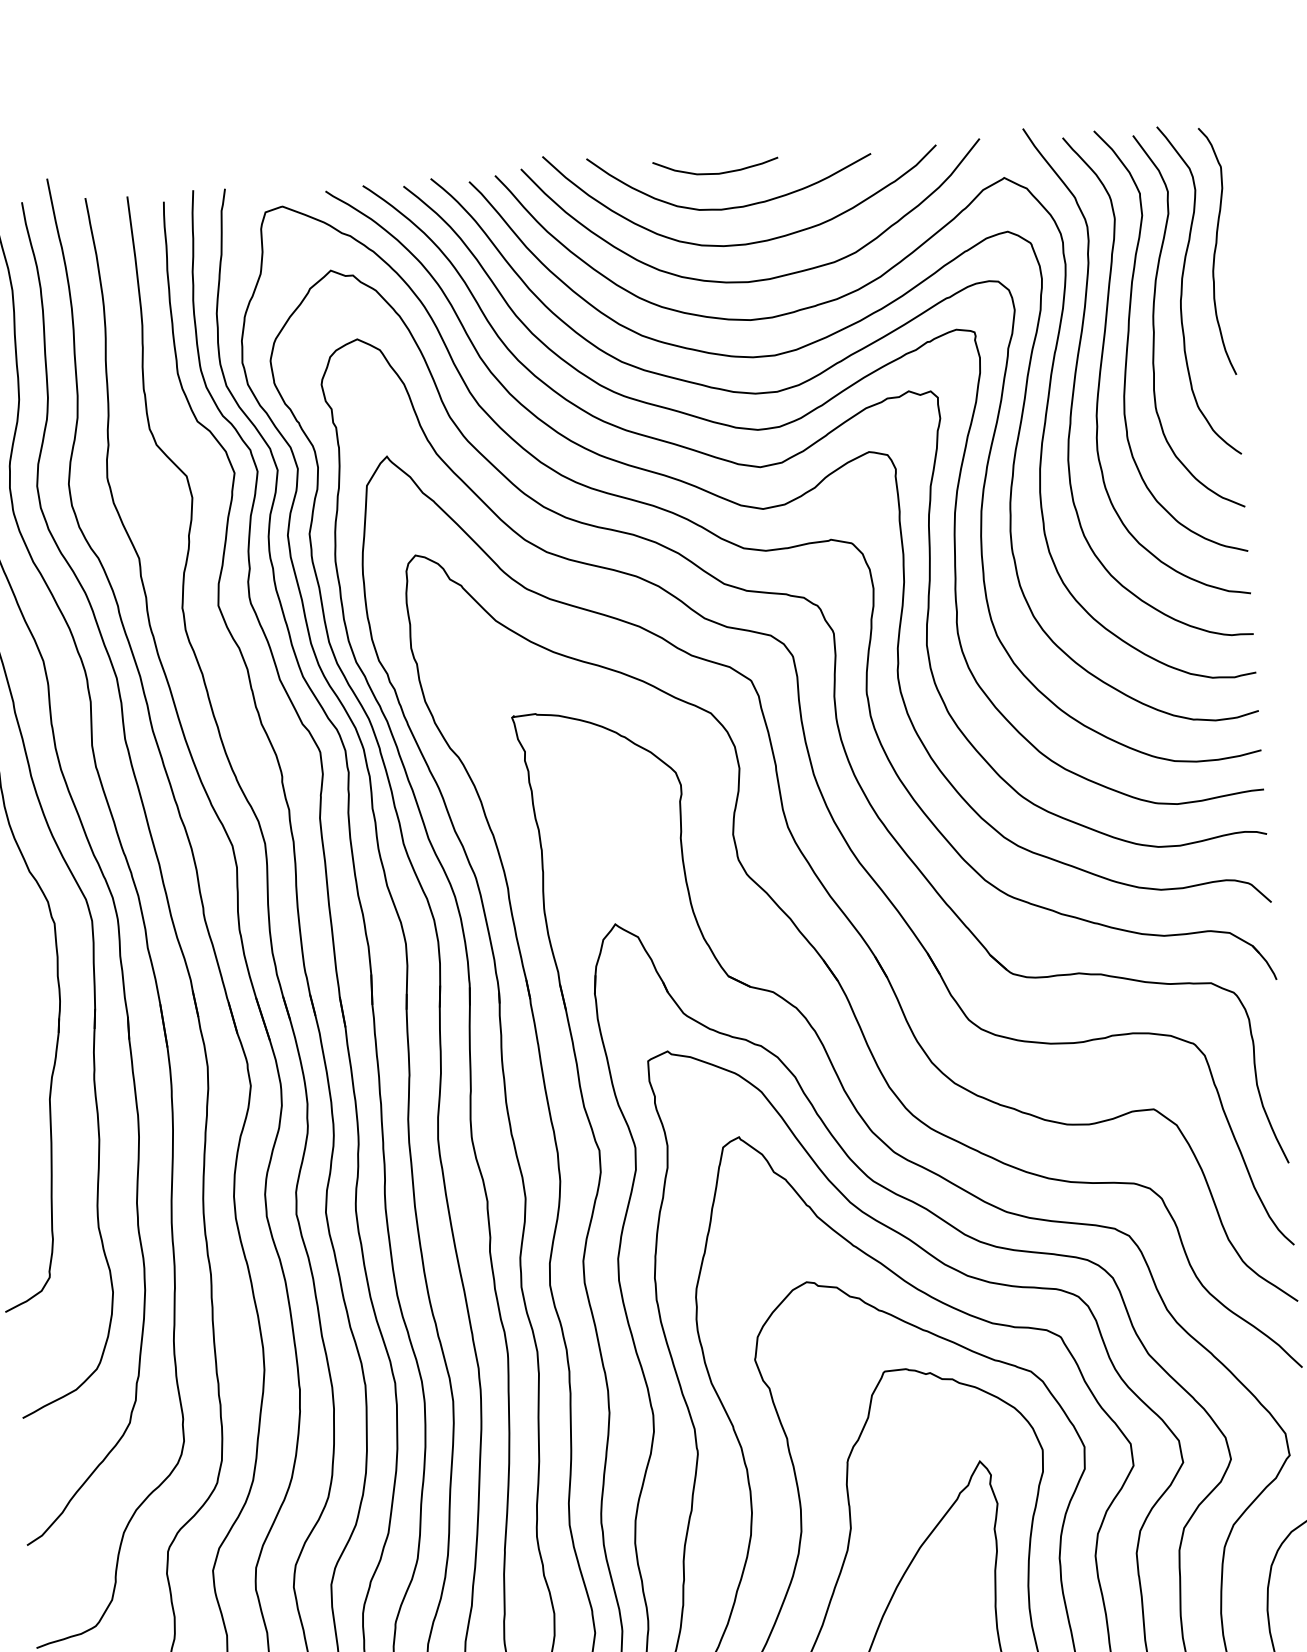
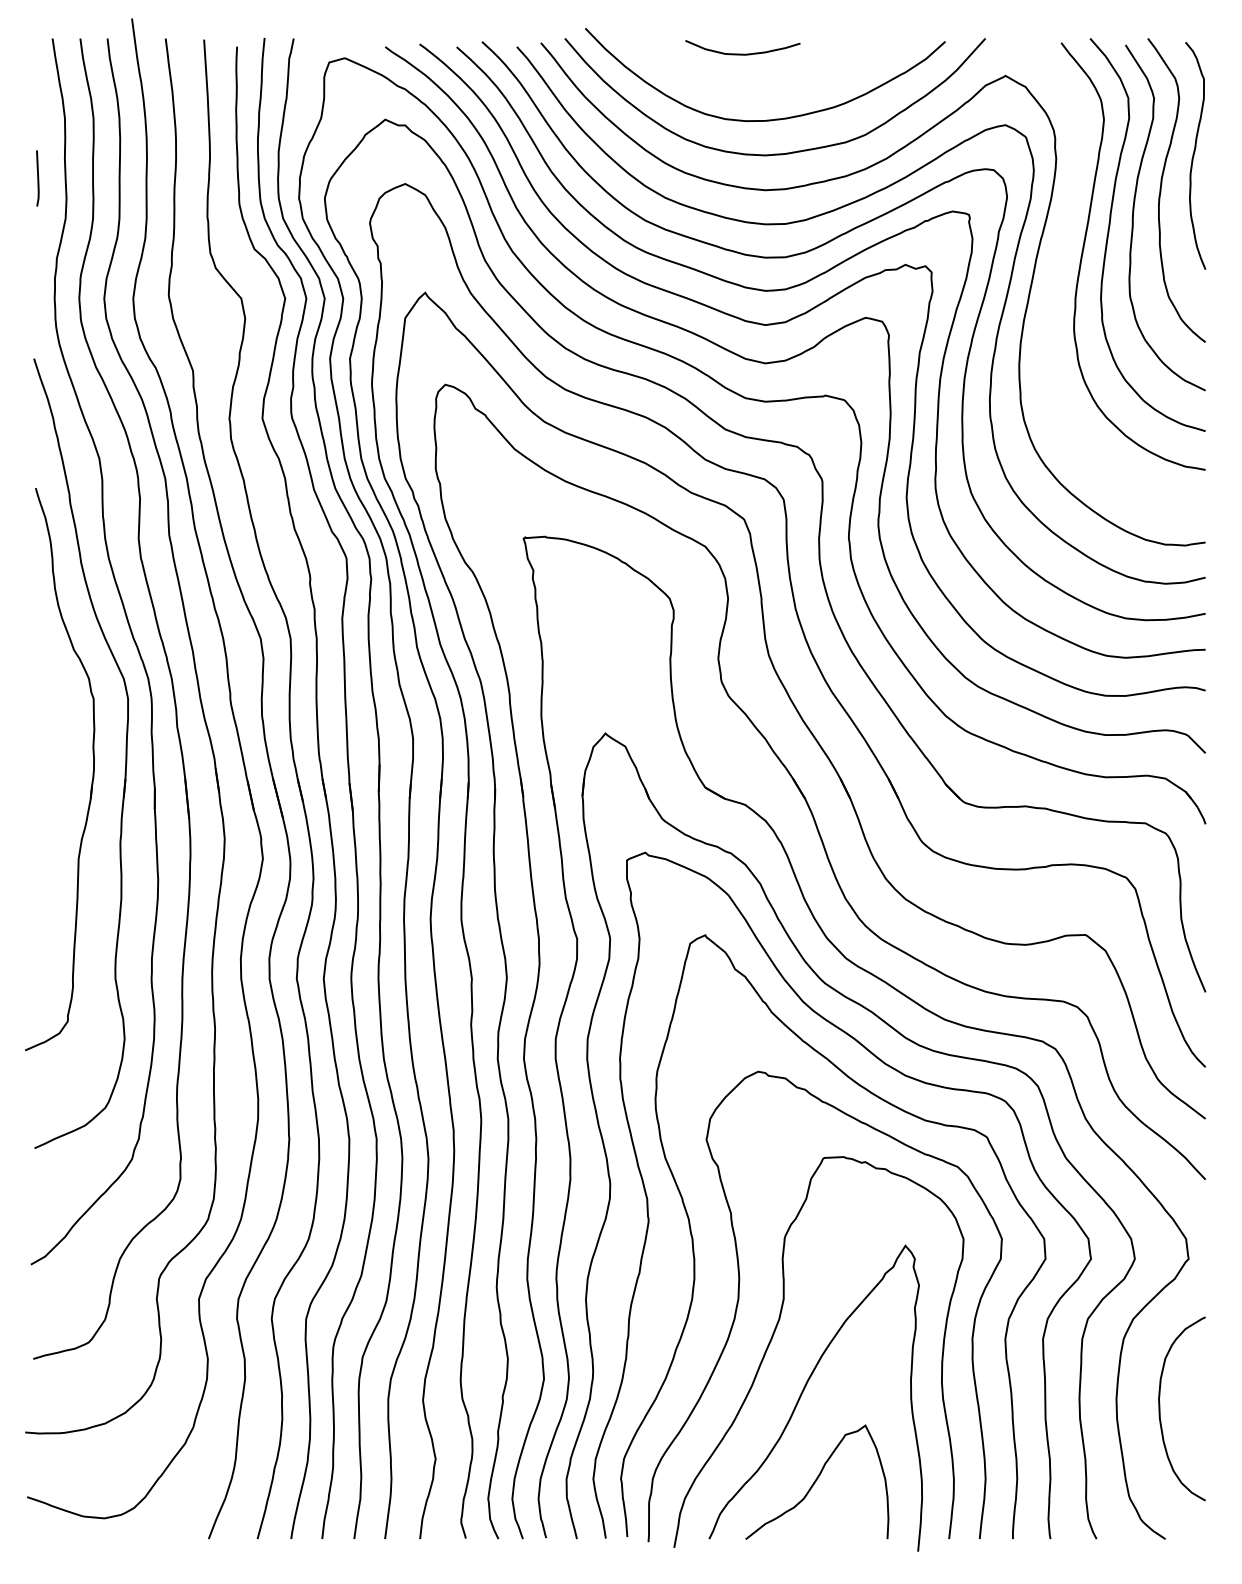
curve: (733, 206) -> (756, 85), removed
curve: (1076, 376) -> (1059, 261), removed

